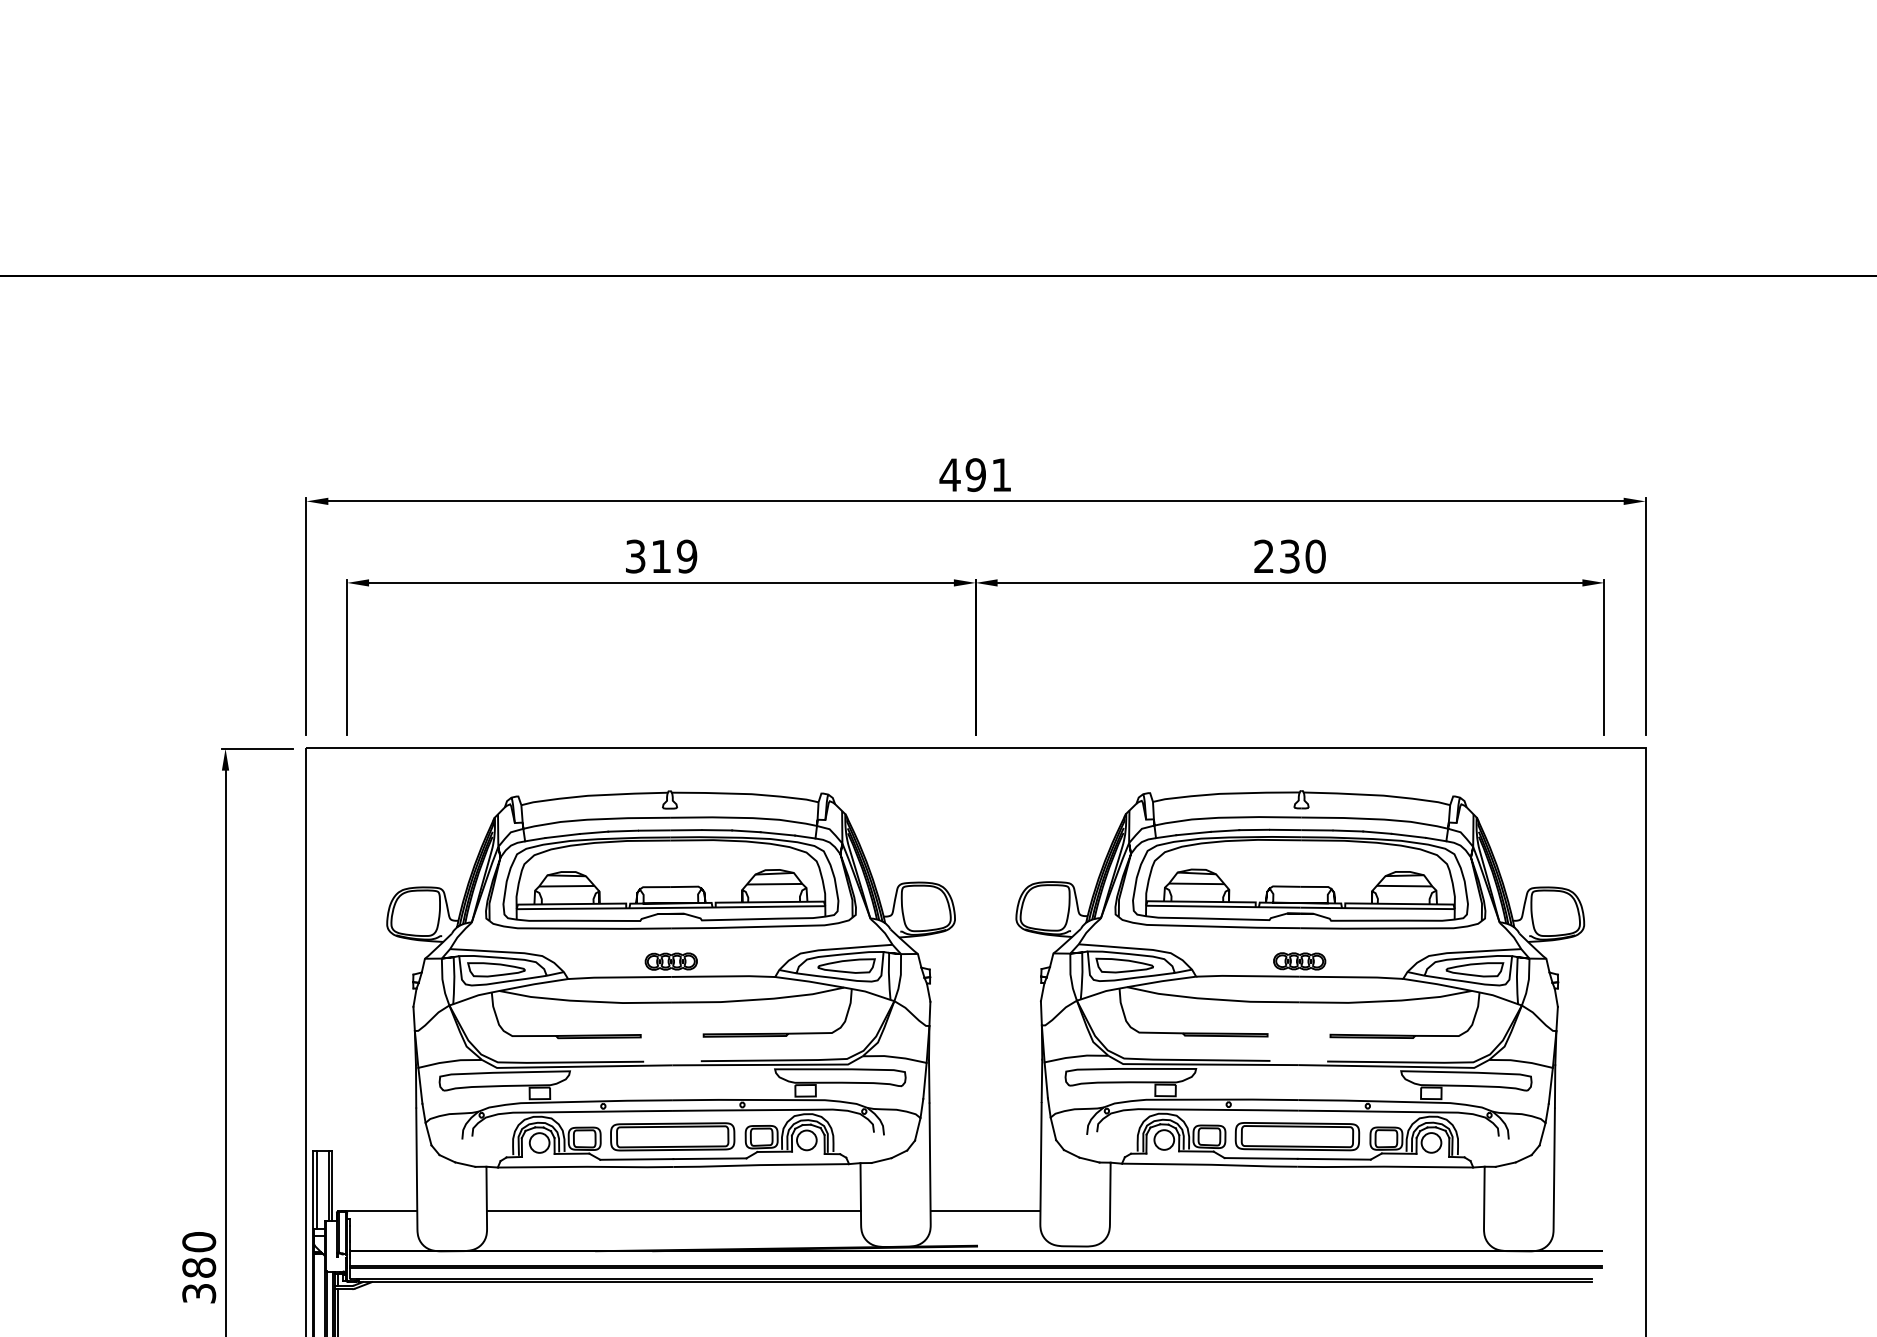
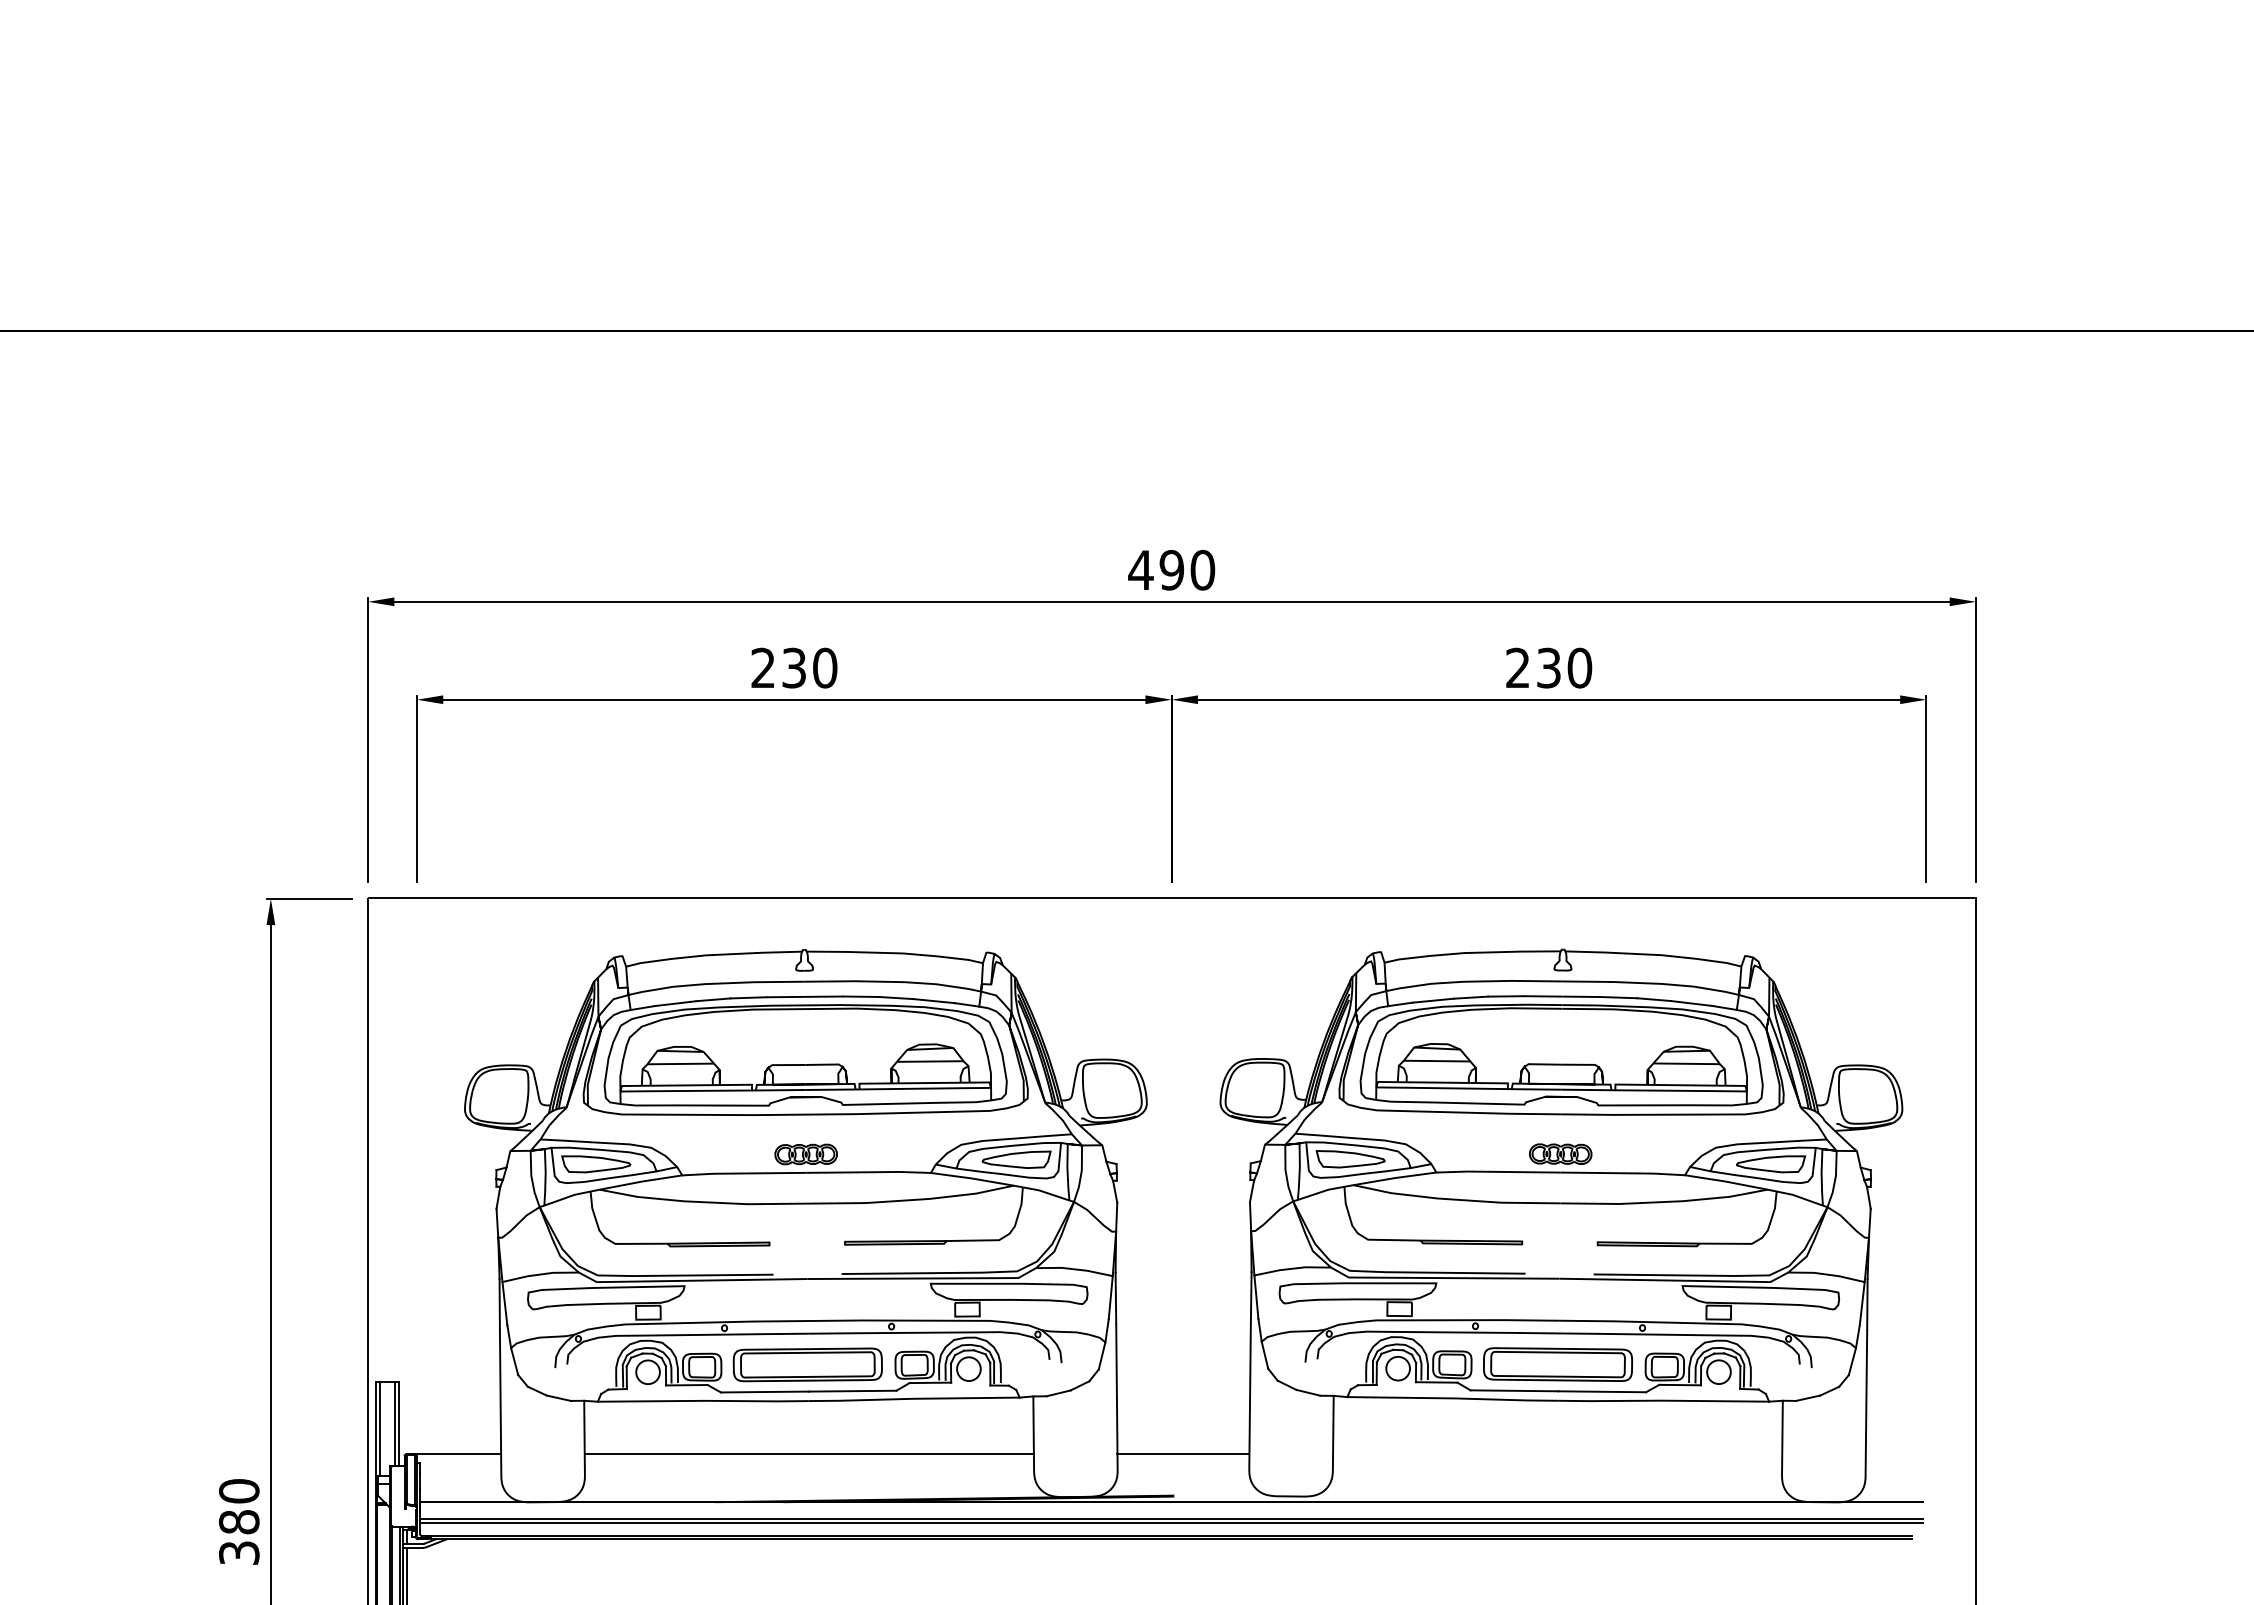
text: (1001, 474) -> (1202, 569), 491 -> 490
text: (661, 556) -> (794, 667), 319 -> 230

